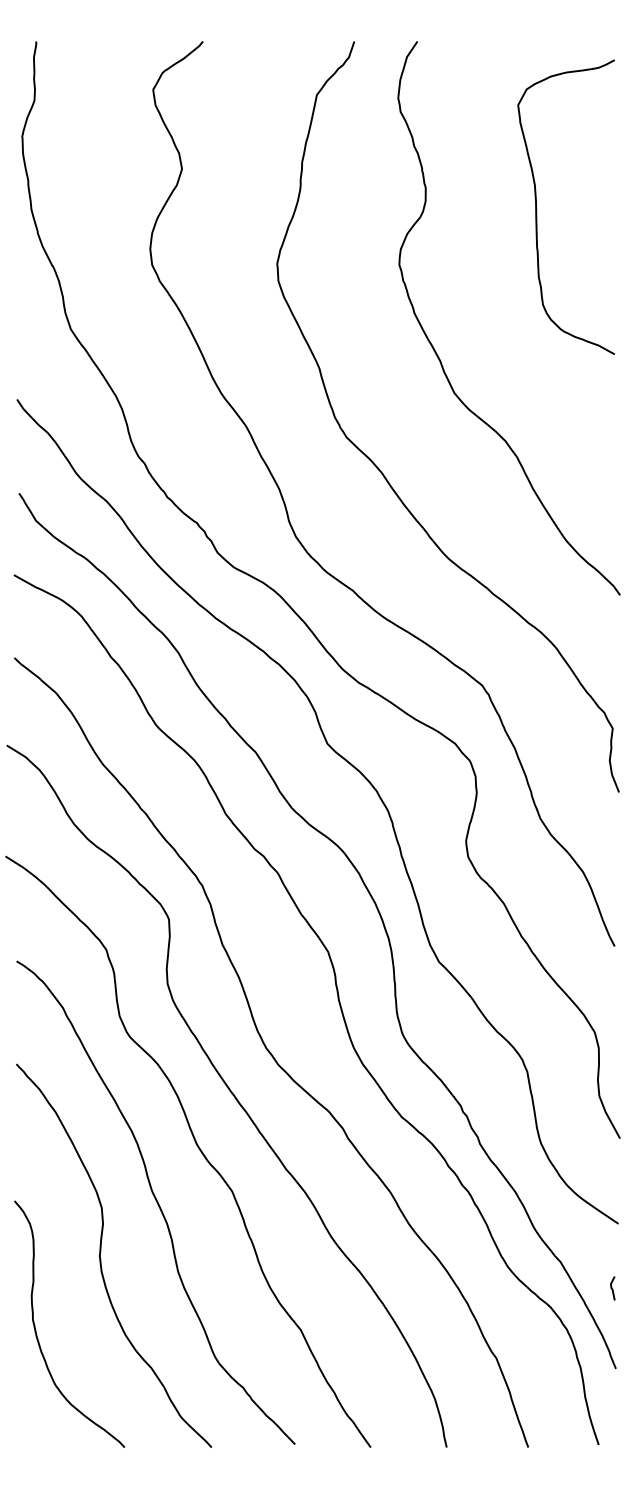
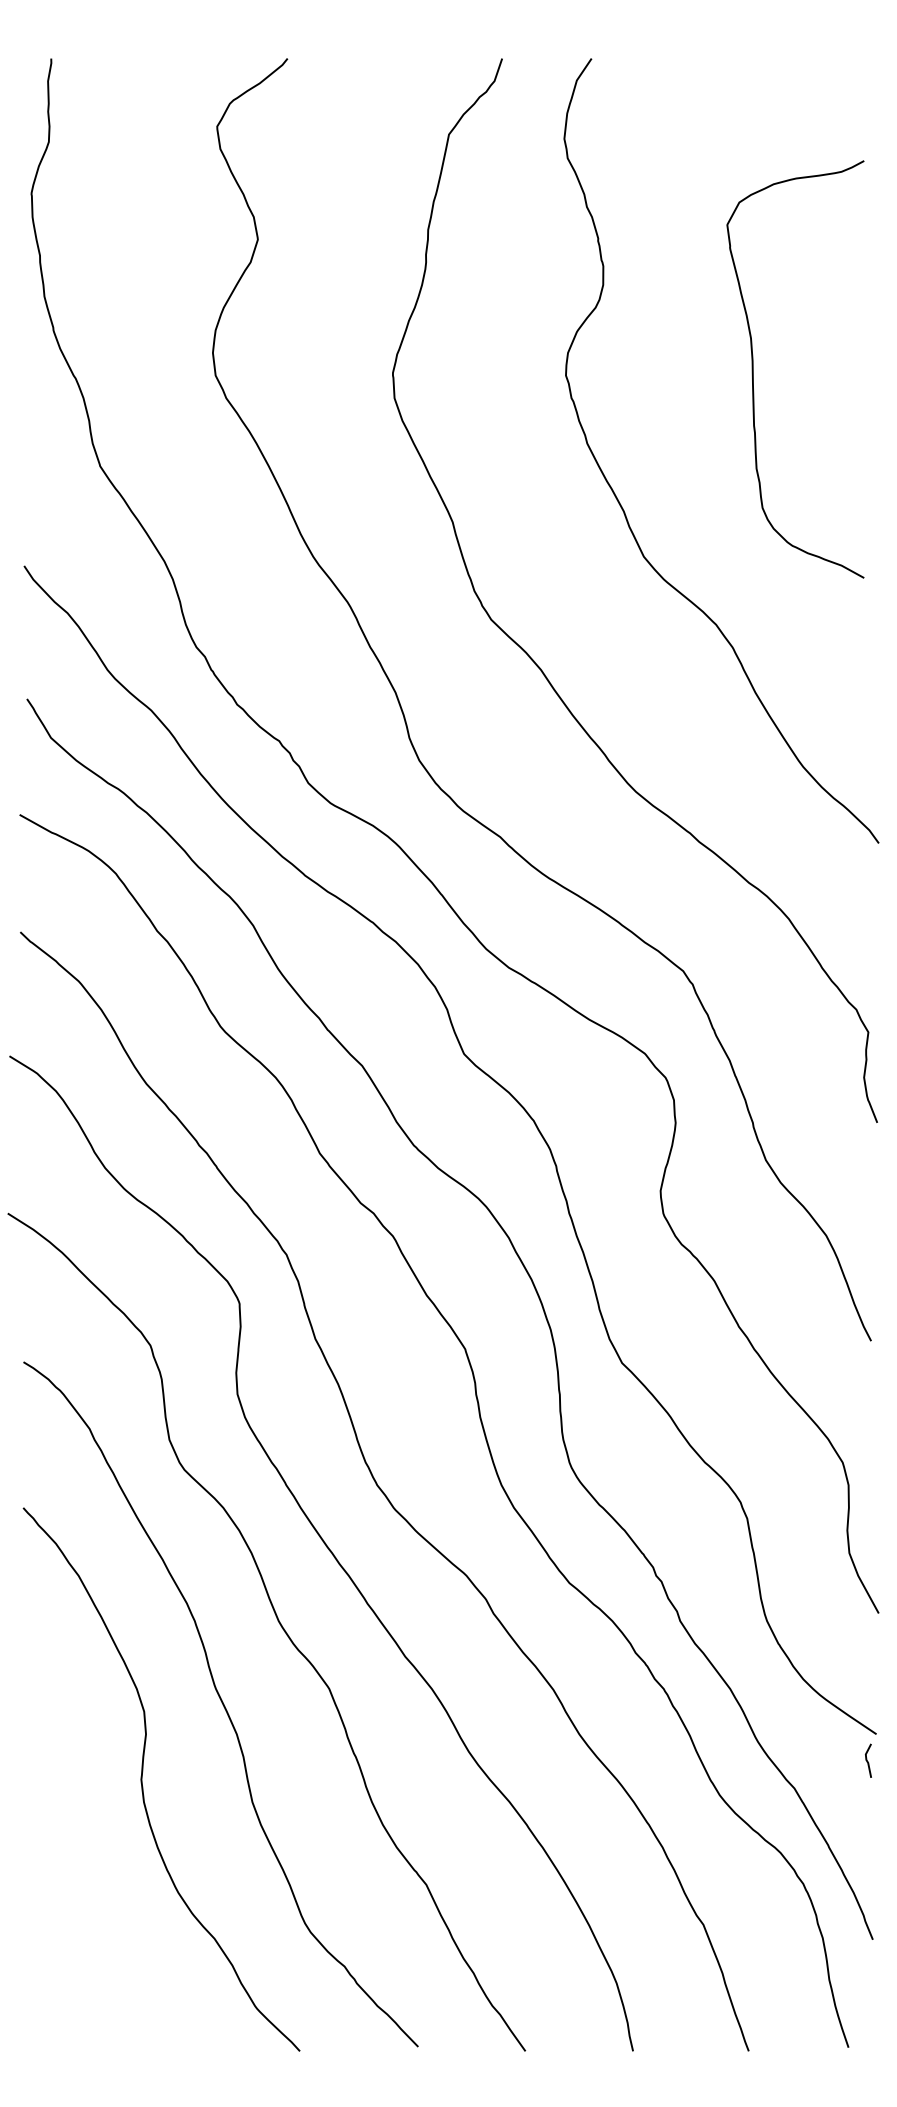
curve: (536, 207) -> (753, 369), moved
line: (612, 1288) -> (867, 1760), moved
curve: (36, 1331) -> (51, 1886), removed

